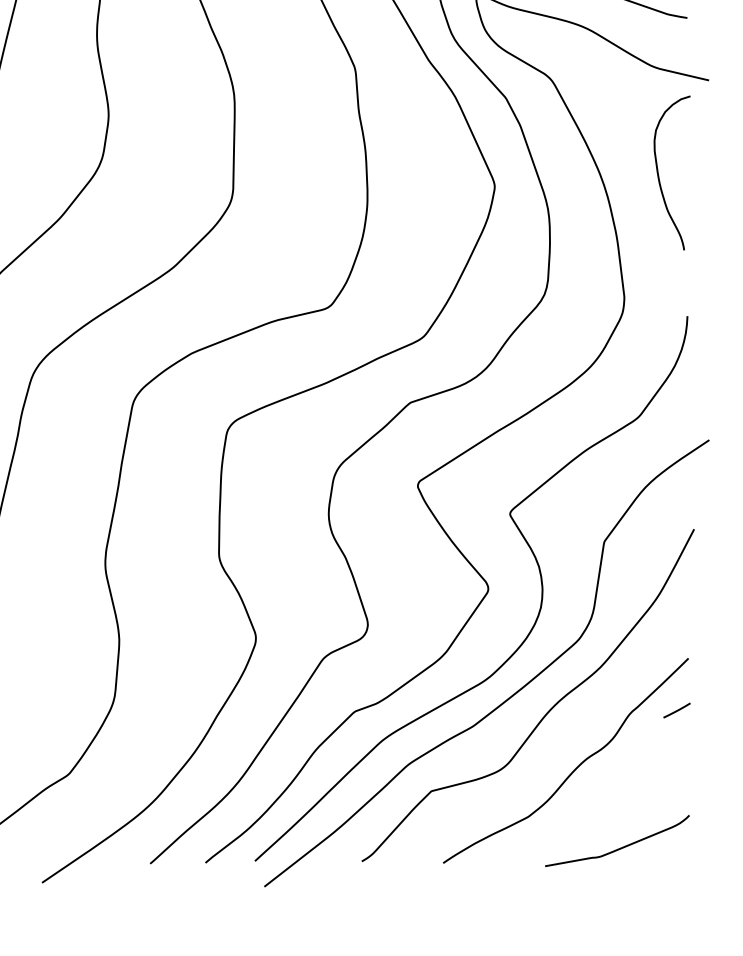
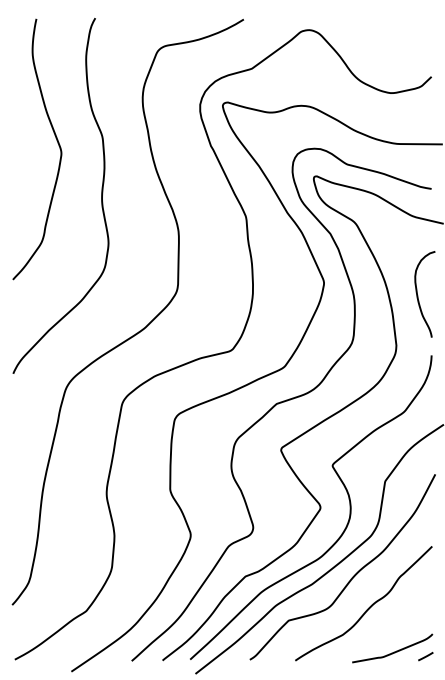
curve: (660, 174) -> (418, 295), moved
line: (676, 710) -> (425, 656), moved

